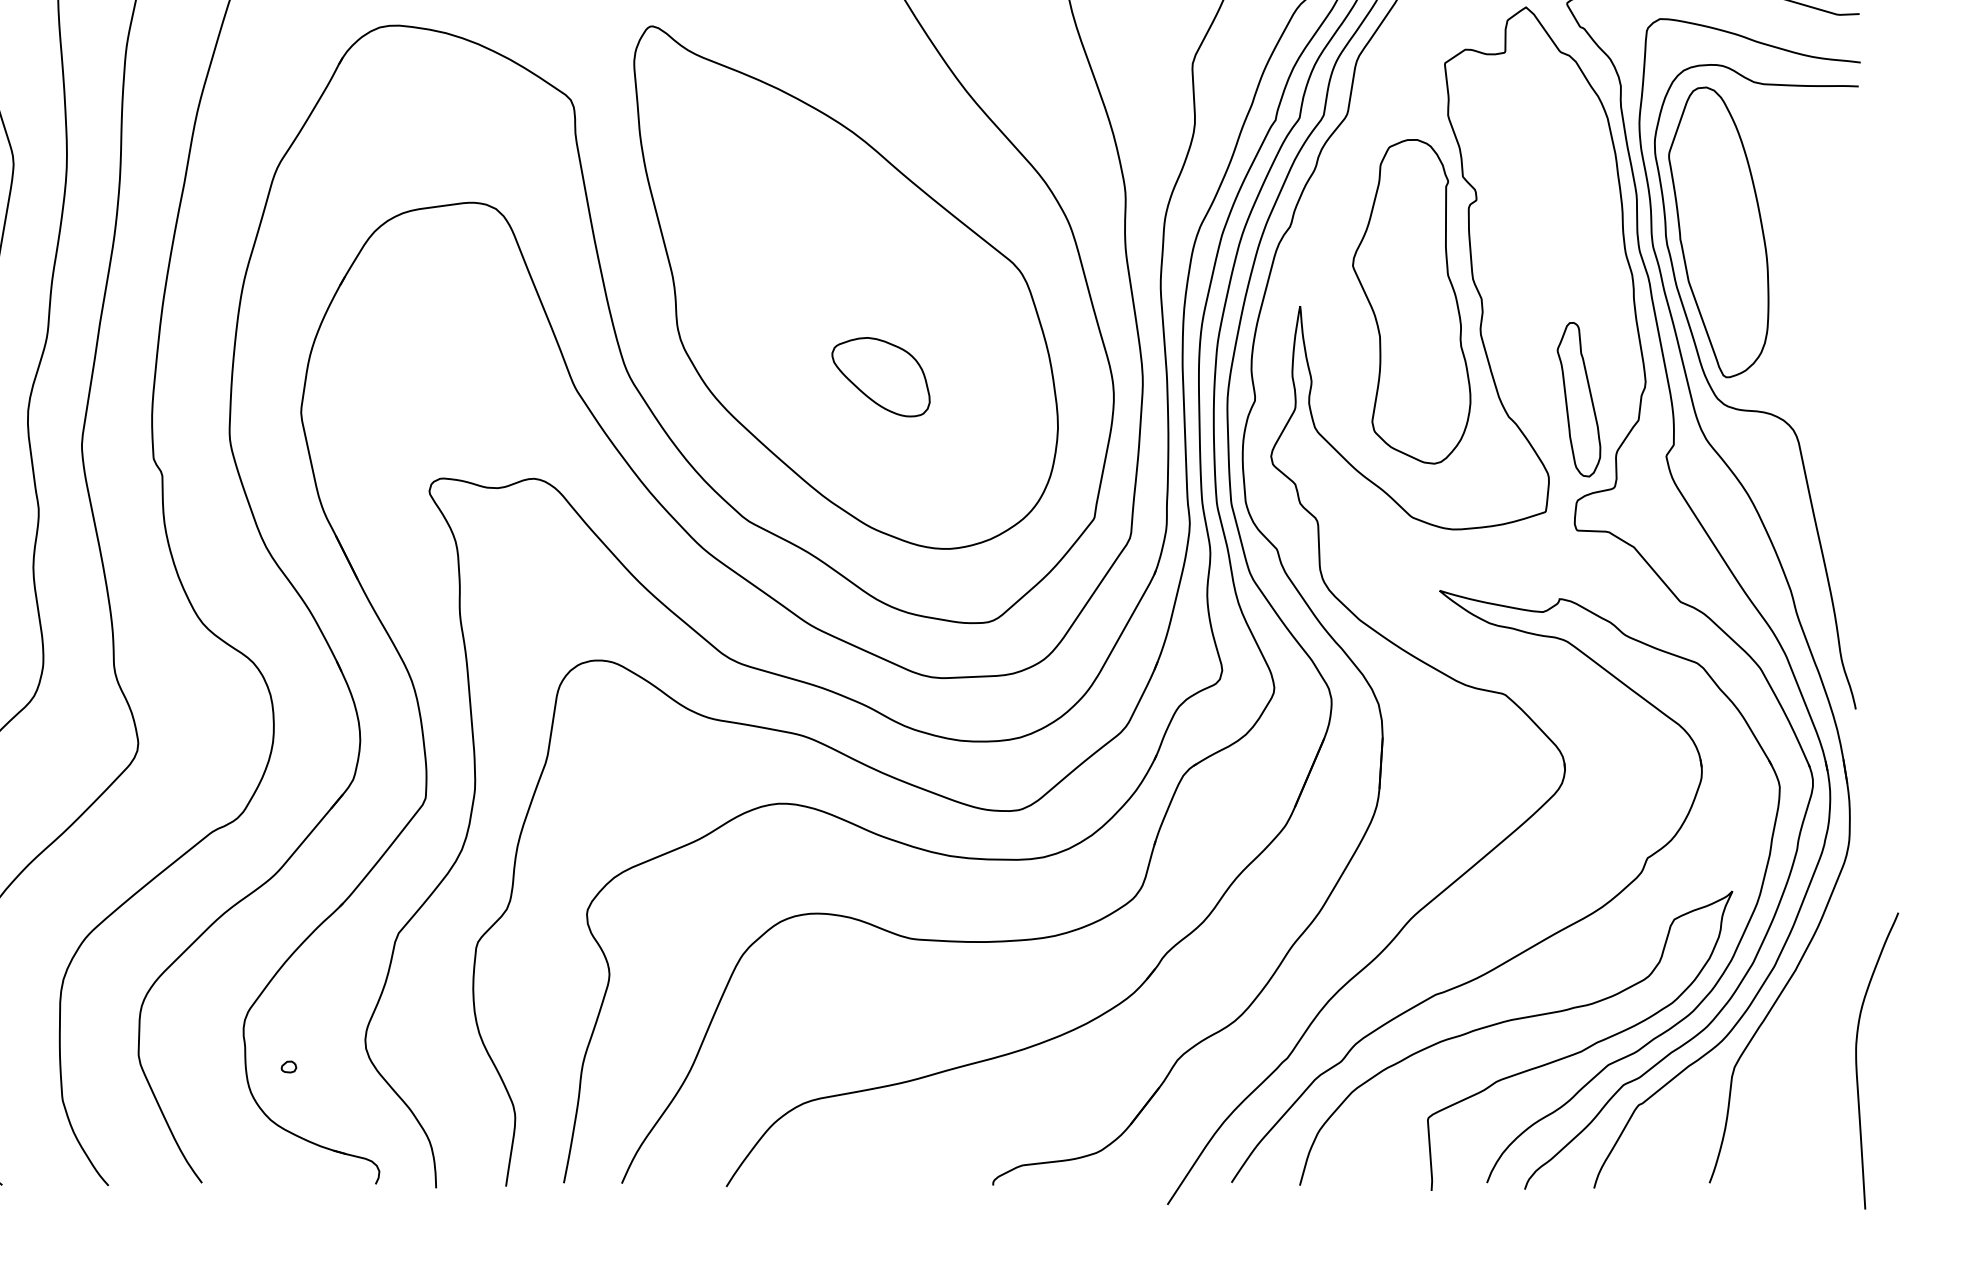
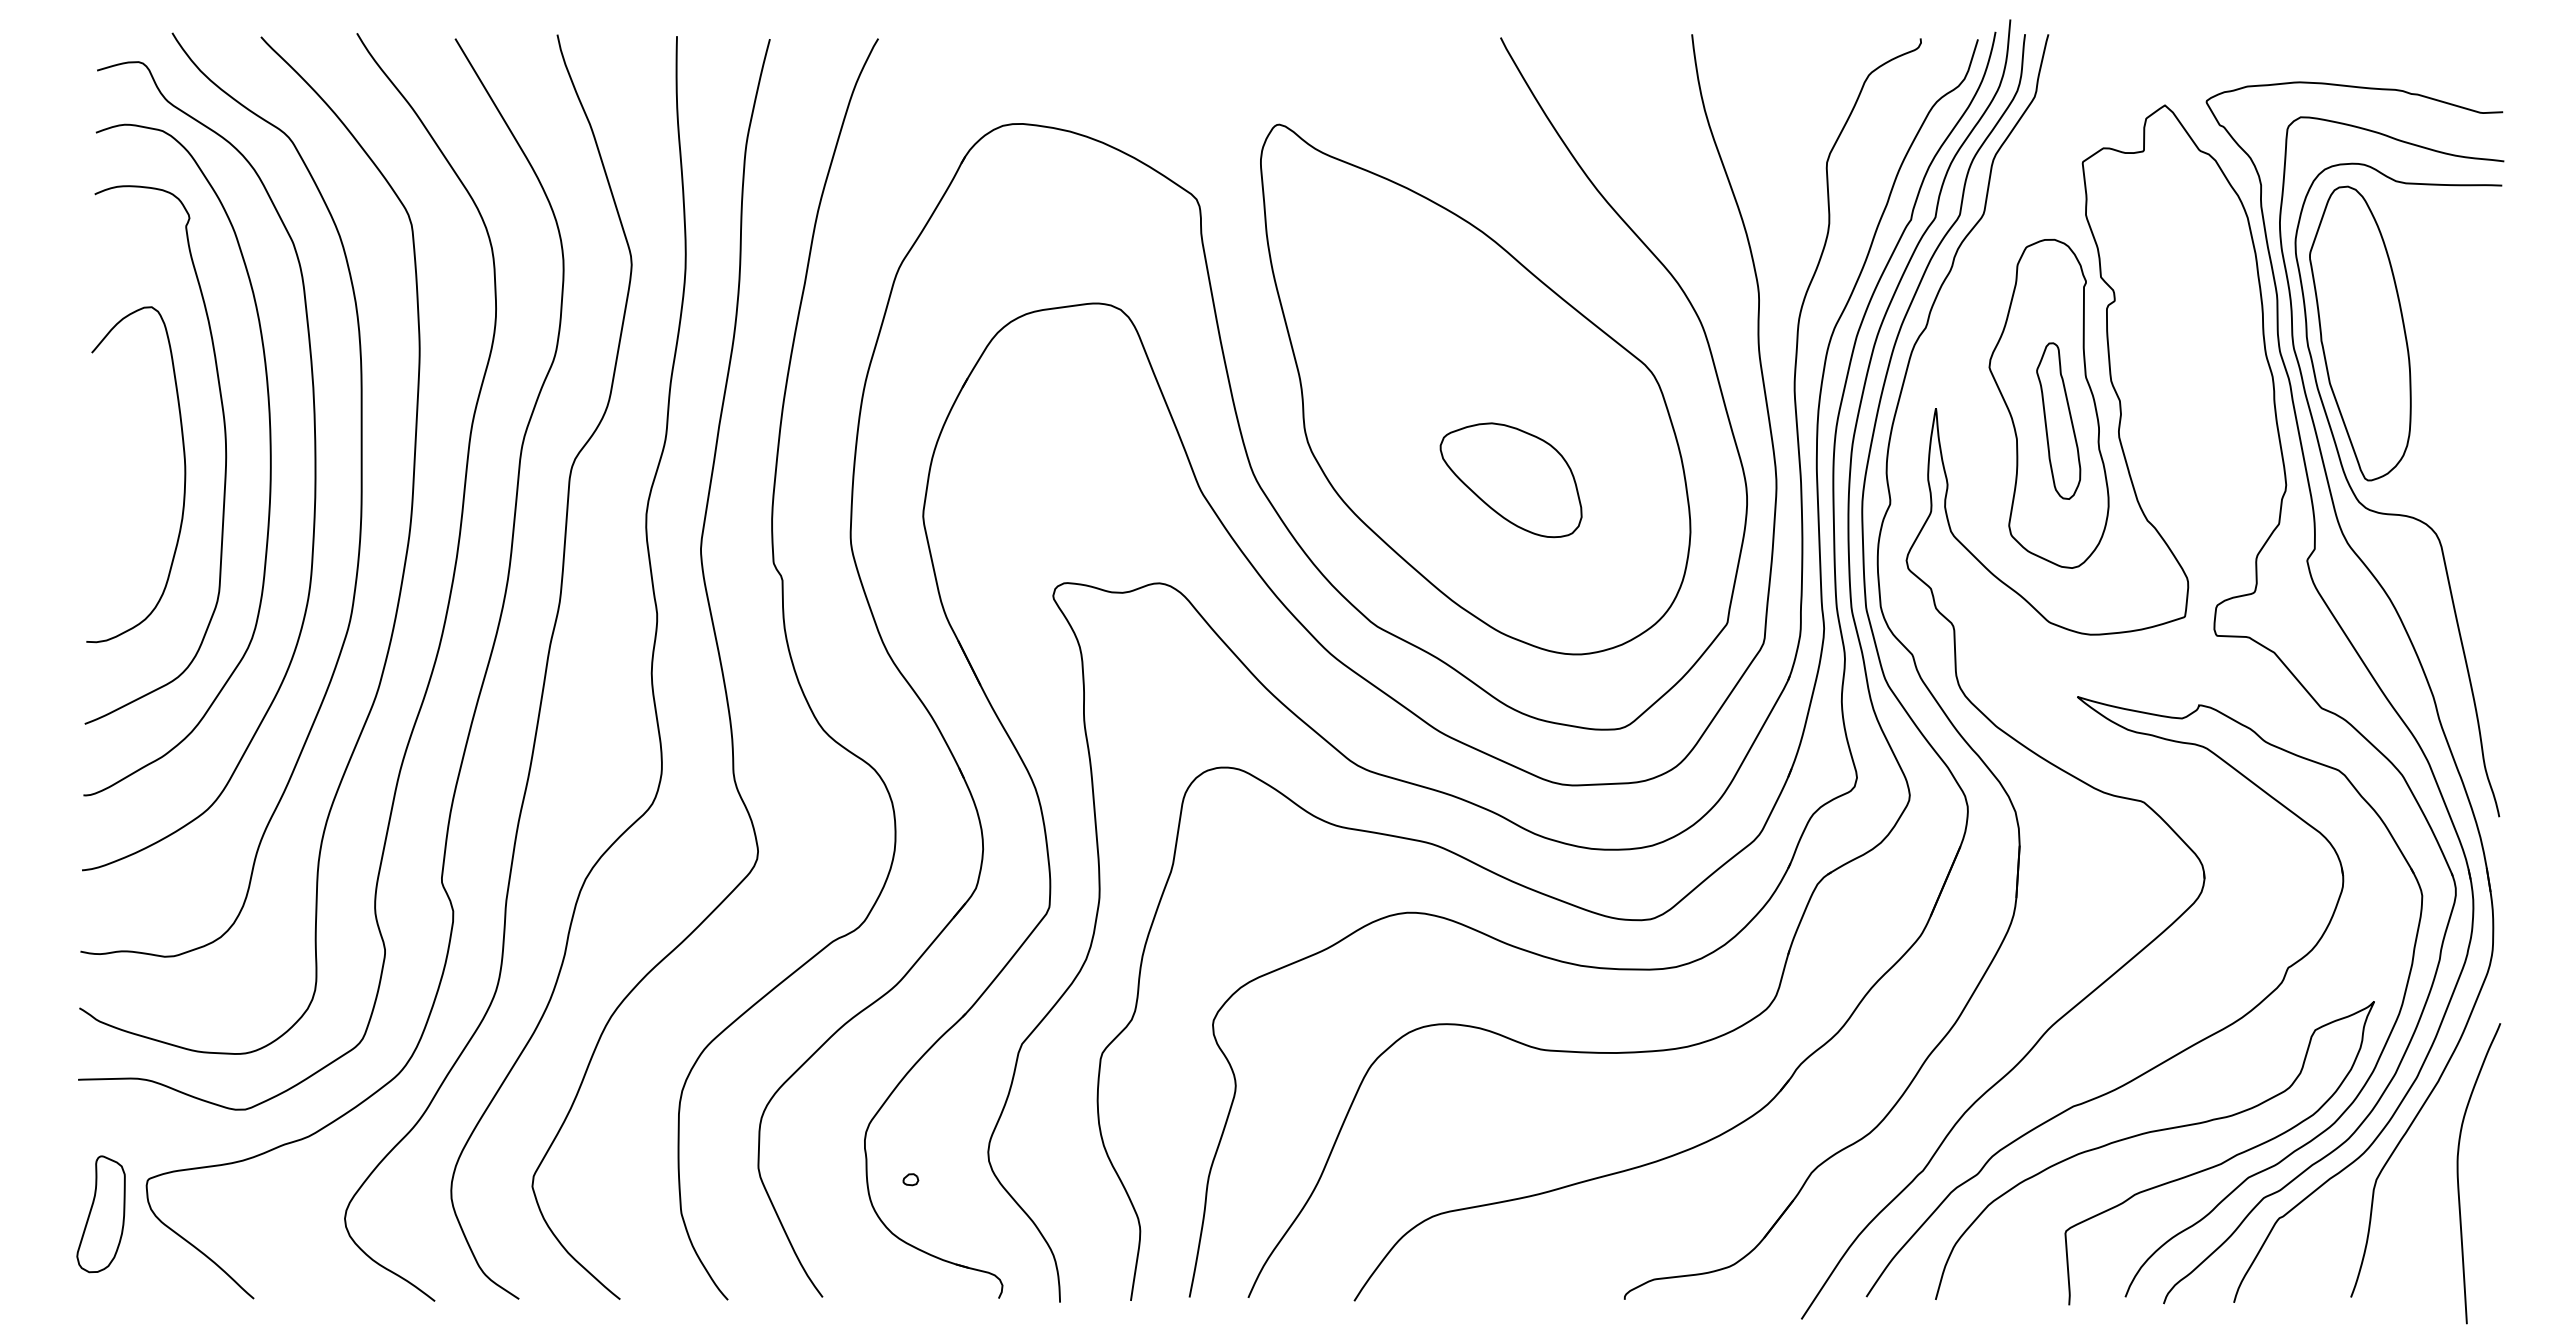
part: (880, 377) -> (1510, 480), size x1.43
part: (1578, 399) -> (2058, 420), moved
curve: (1857, 1060) -> (2458, 1173), moved

